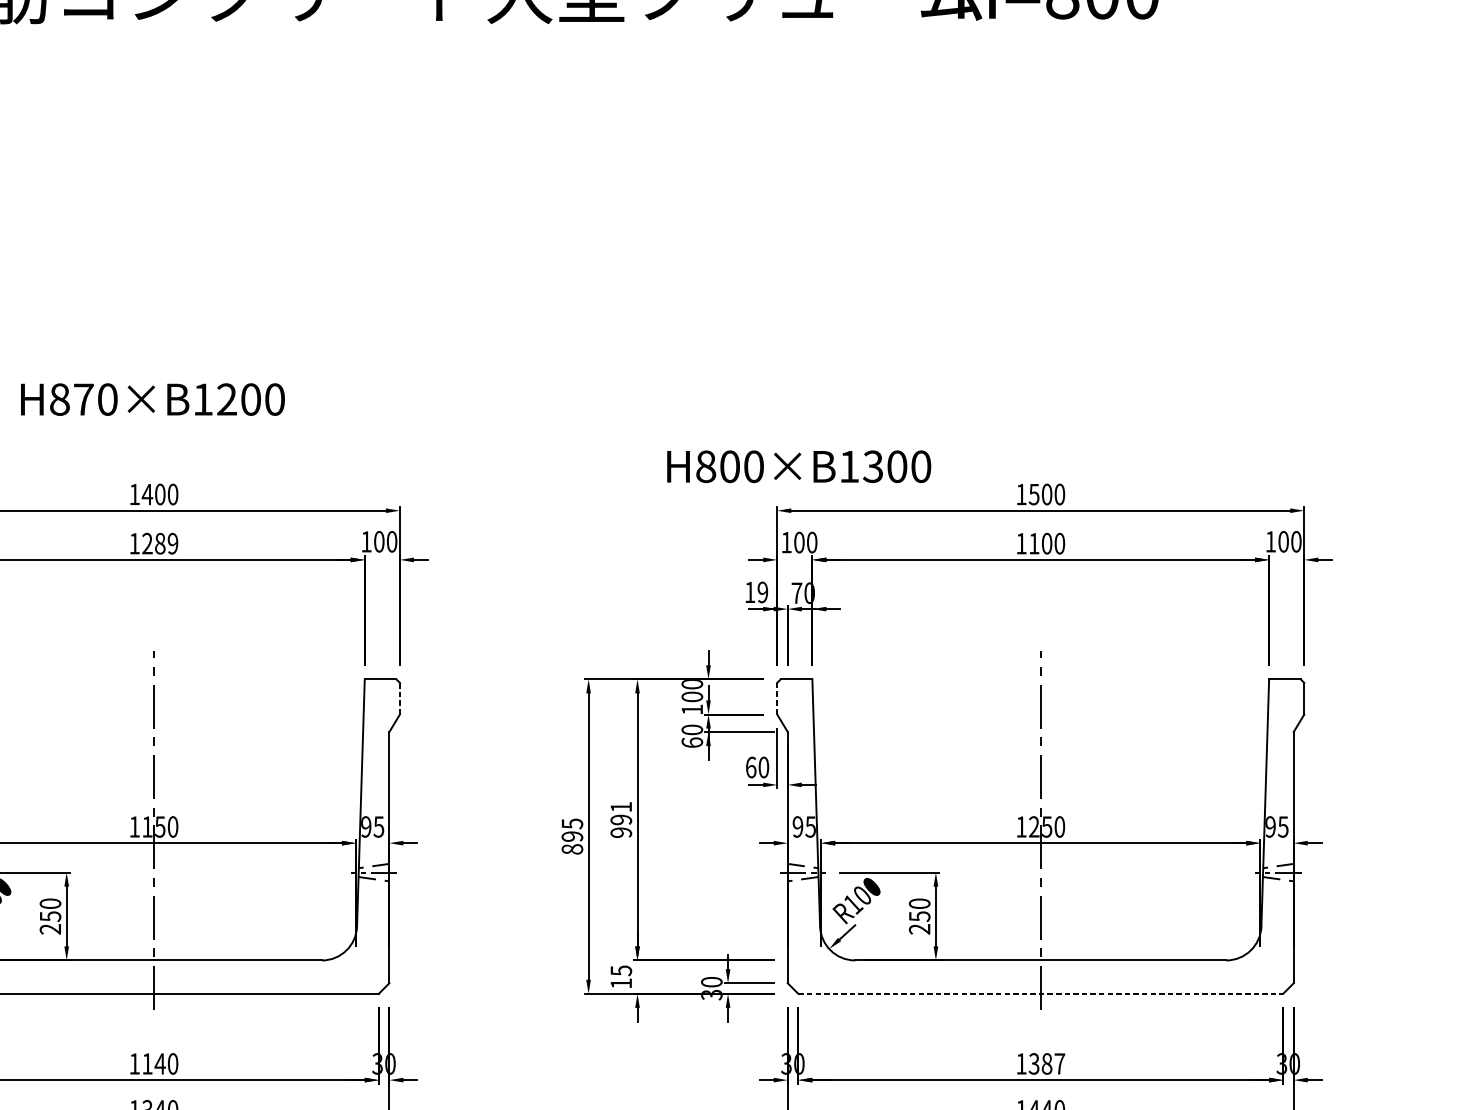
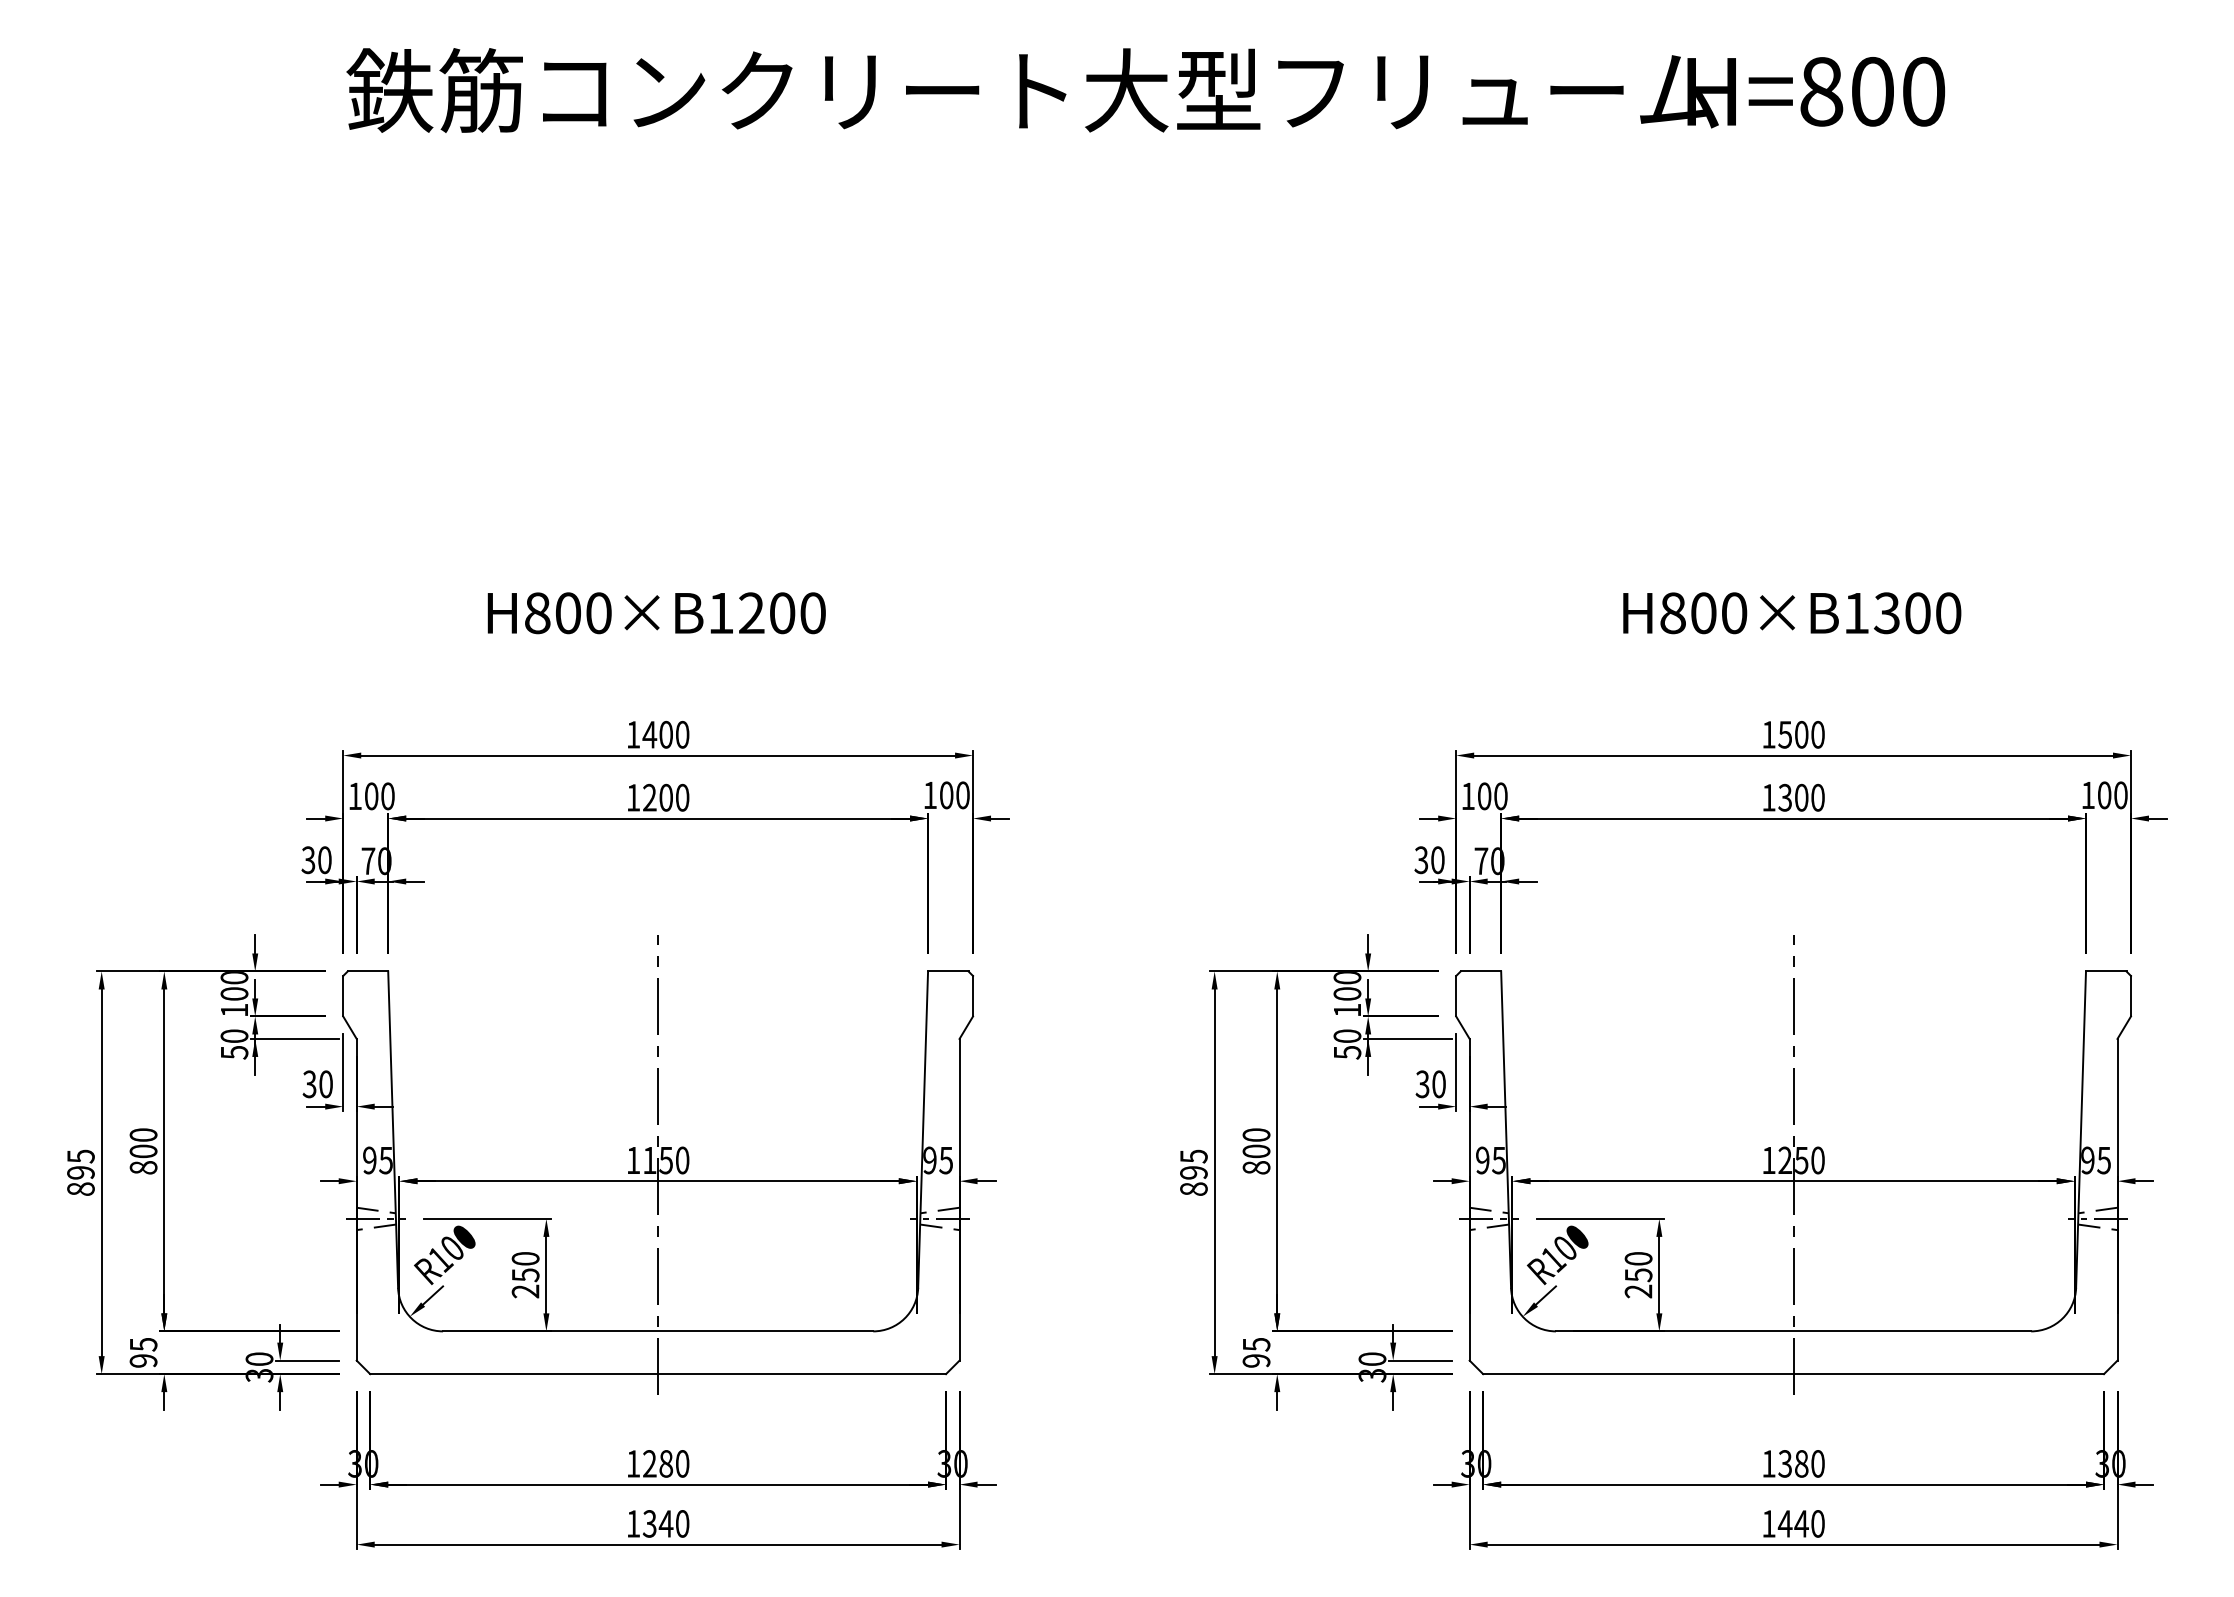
text: (83, 399) -> (568, 613), H870×B1200 -> H800×B1200
text: (799, 466) -> (1792, 613), moved
text: (166, 543) -> (674, 797), 1289 -> 1200
text: (1033, 543) -> (1784, 797), 1100 -> 1300
text: (756, 592) -> (1429, 860), 19 -> 30
line: (400, 698) -> (973, 995), dashed -> solid
line: (777, 698) -> (1456, 996), dashed -> solid
text: (692, 742) -> (1347, 1052), 60 -> 50
text: (750, 767) -> (1422, 1084), 60 -> 30
text: (621, 819) -> (1256, 1151), 991 -> 800
text: (621, 983) -> (1256, 1360), 15 -> 95
line: (1041, 994) -> (1794, 1374), dashed -> solid
text: (154, 1063) -> (658, 1463), 1140 -> 1280
text: (1059, 1063) -> (1817, 1463), 1387 -> 1380

